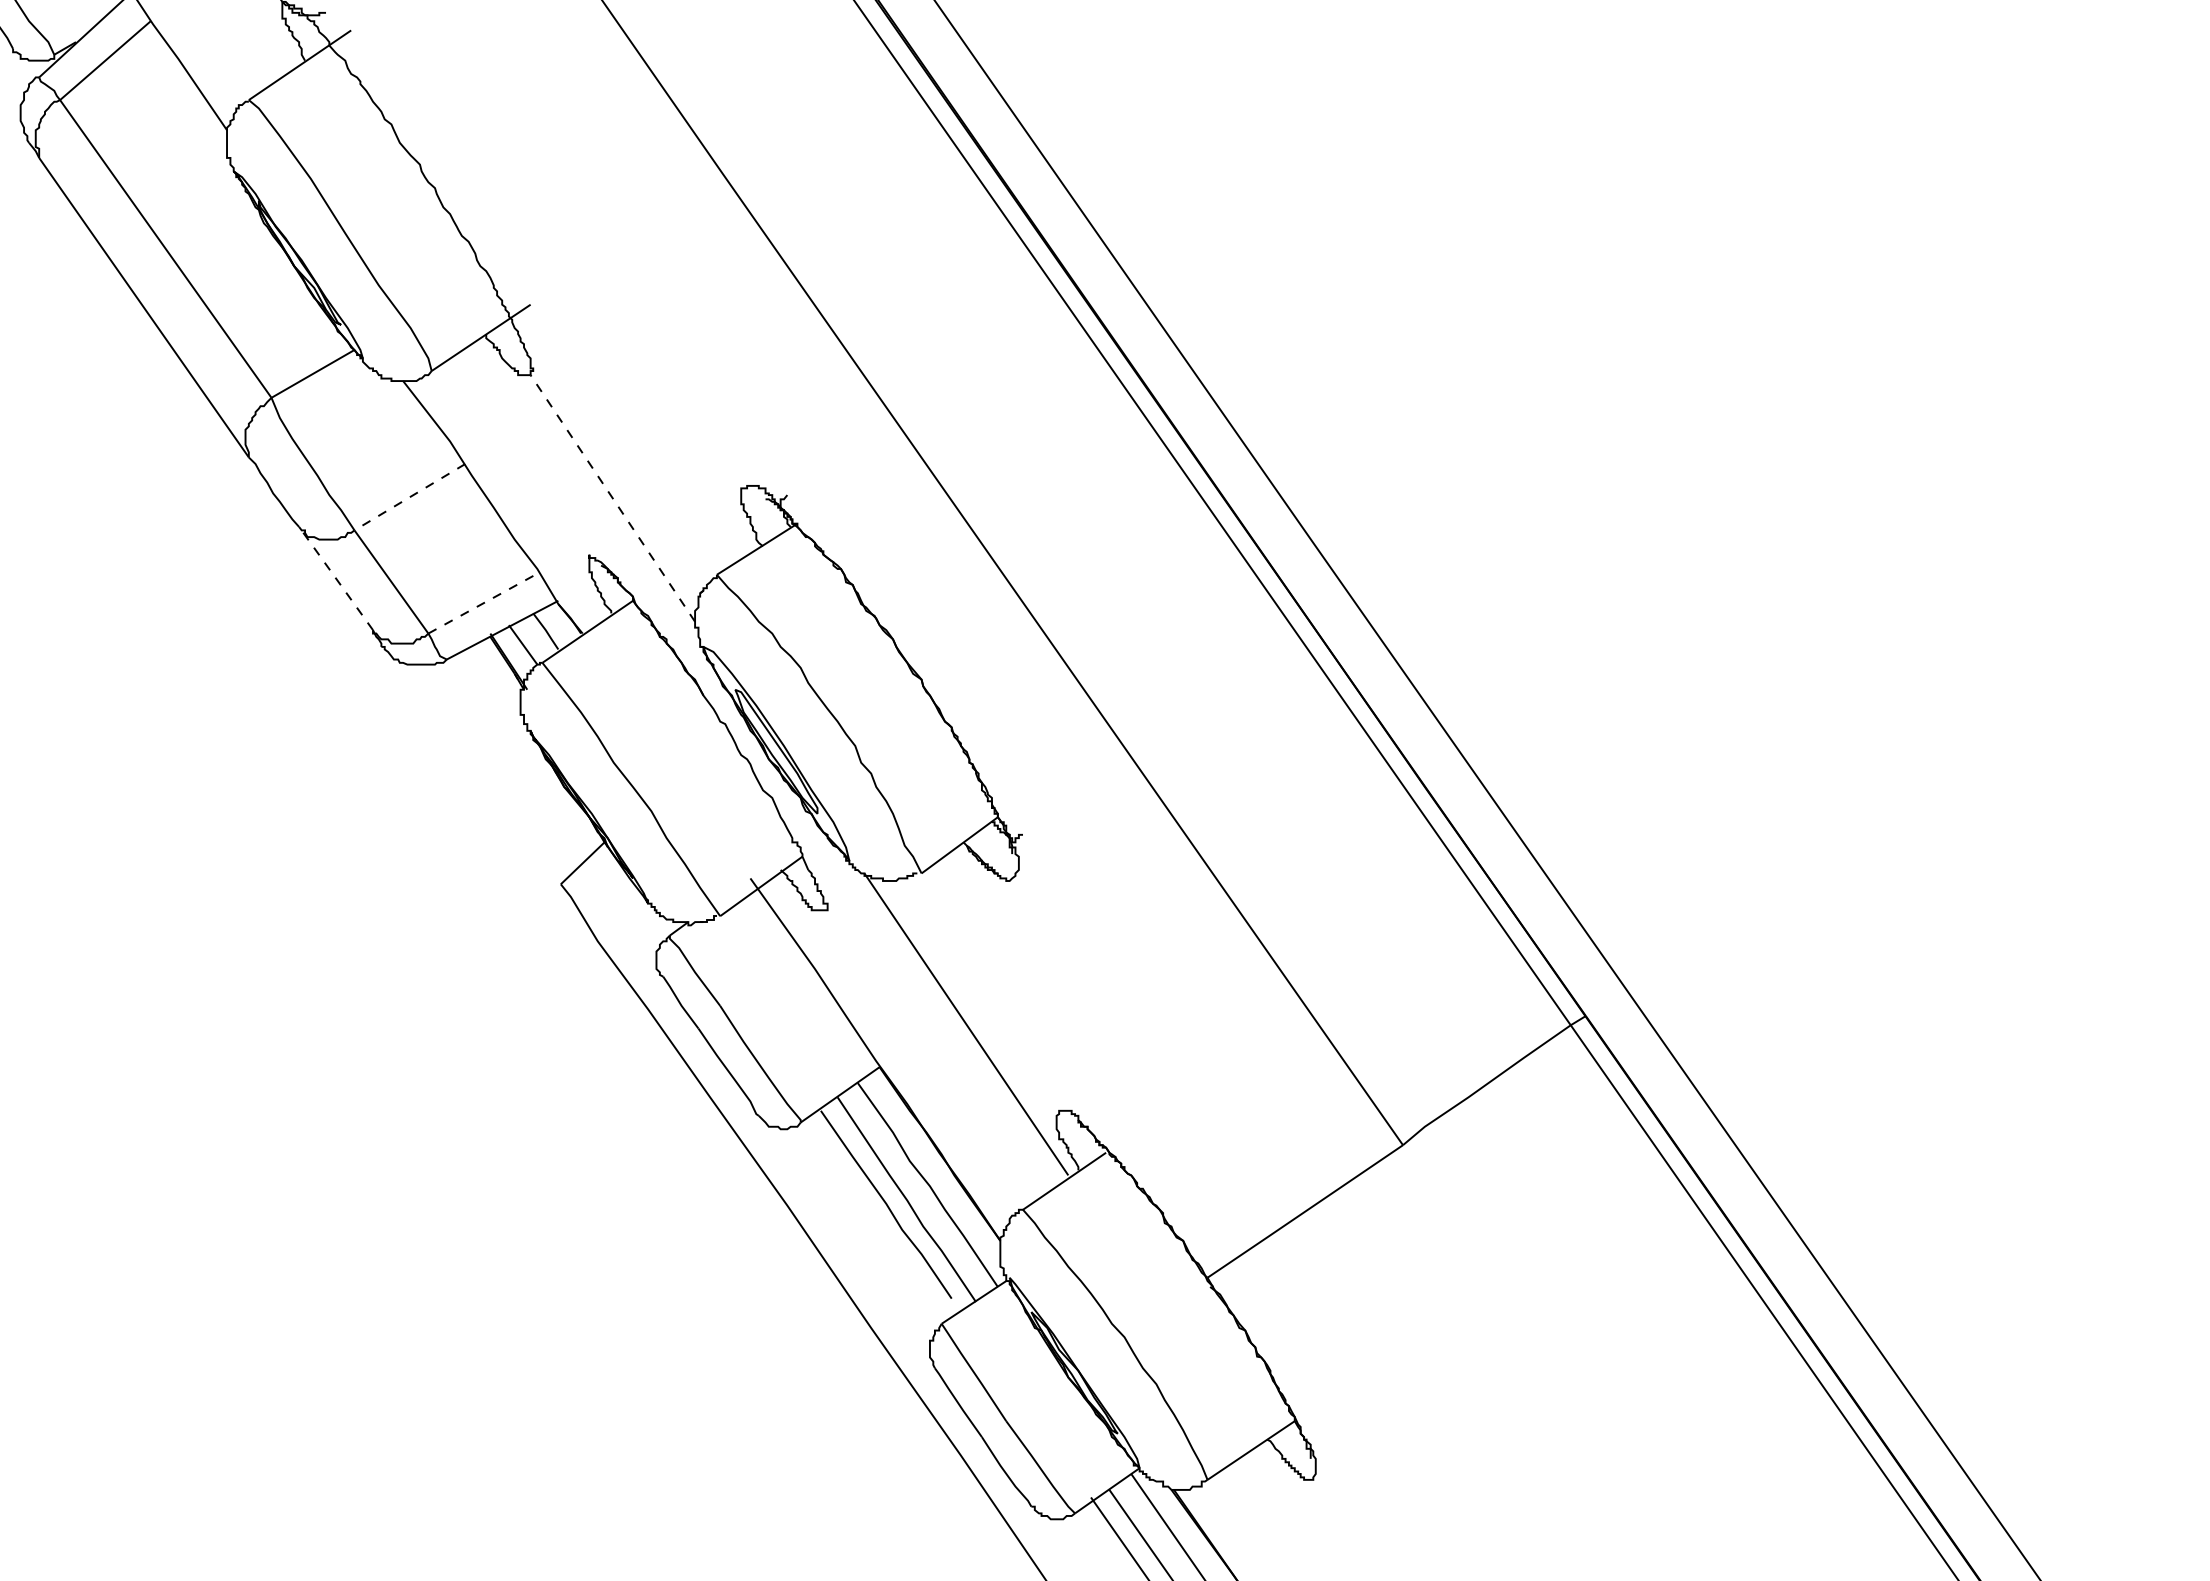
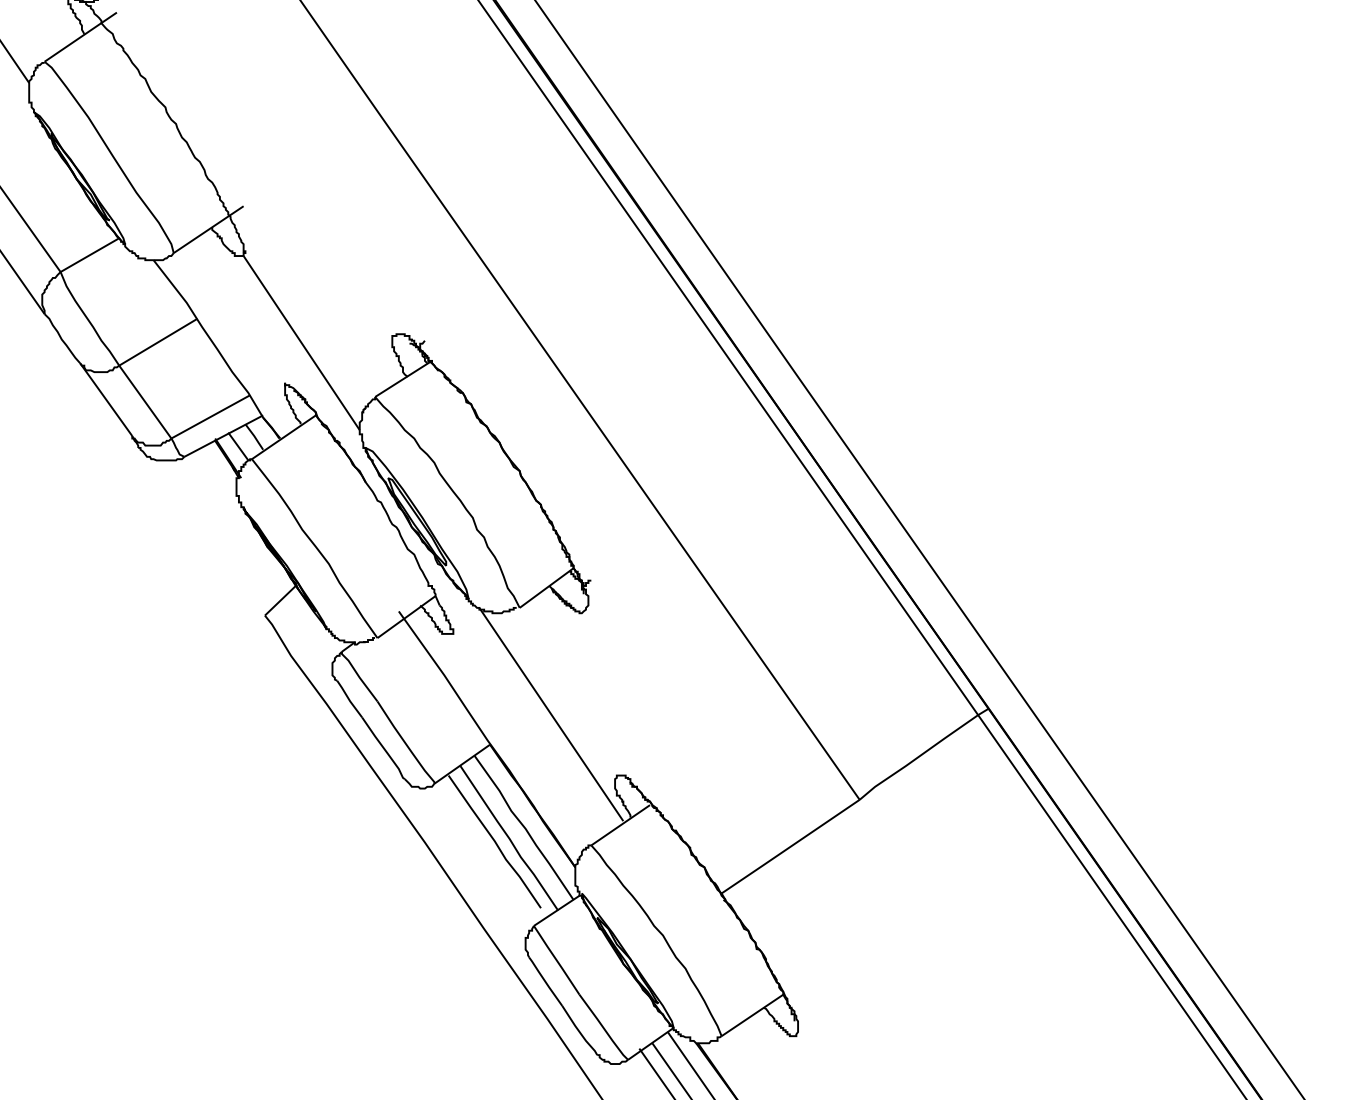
line: (409, 497) -> (158, 342), dashed -> solid
line: (612, 498) -> (301, 343), dashed -> solid
line: (335, 578) -> (105, 399), dashed -> solid
line: (484, 602) -> (211, 416), dashed -> solid

